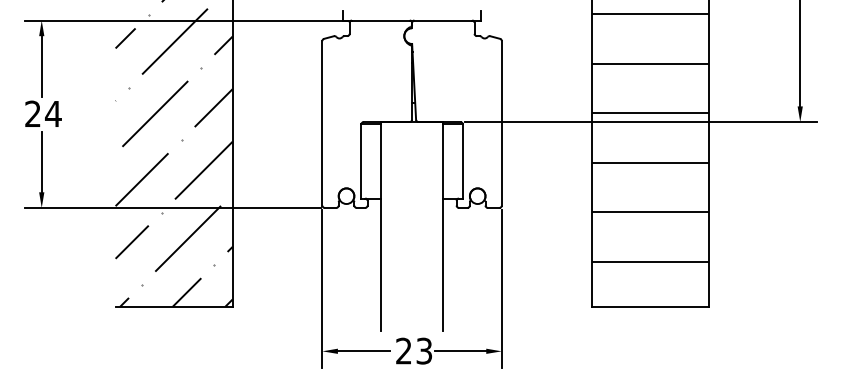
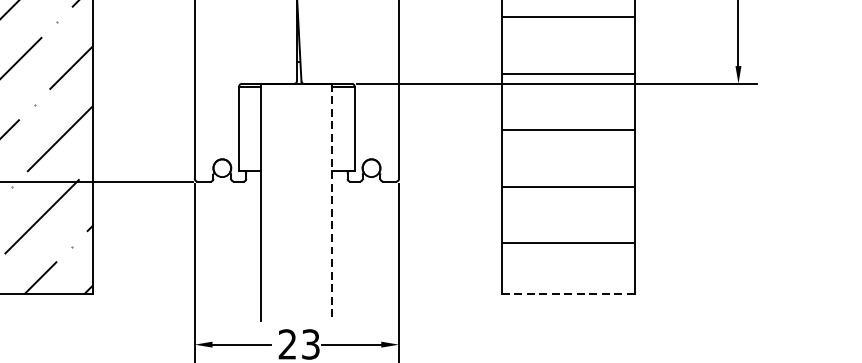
line: (443, 226) -> (332, 202), solid -> dashed
line: (650, 306) -> (568, 293), solid -> dashed

